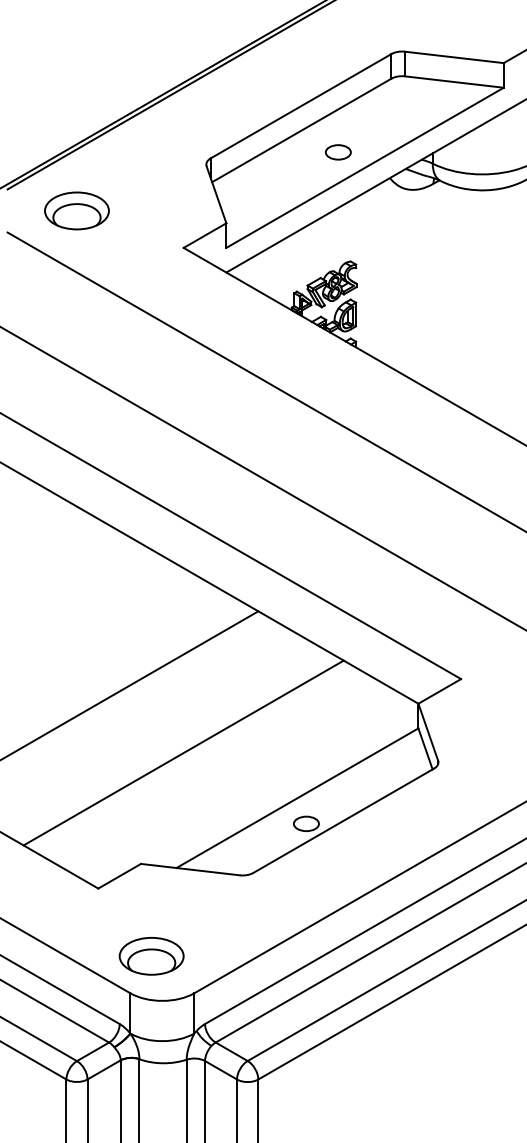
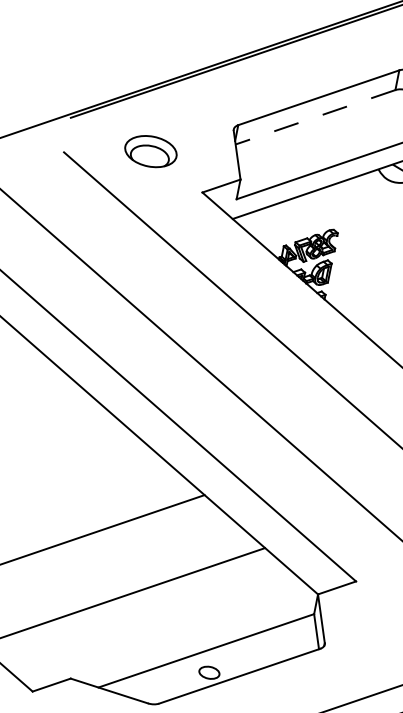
line: (301, 130) -> (315, 117), solid -> dashed
part: (337, 152) -> (340, 140), removed
part: (76, 210) -> (150, 151), moved

